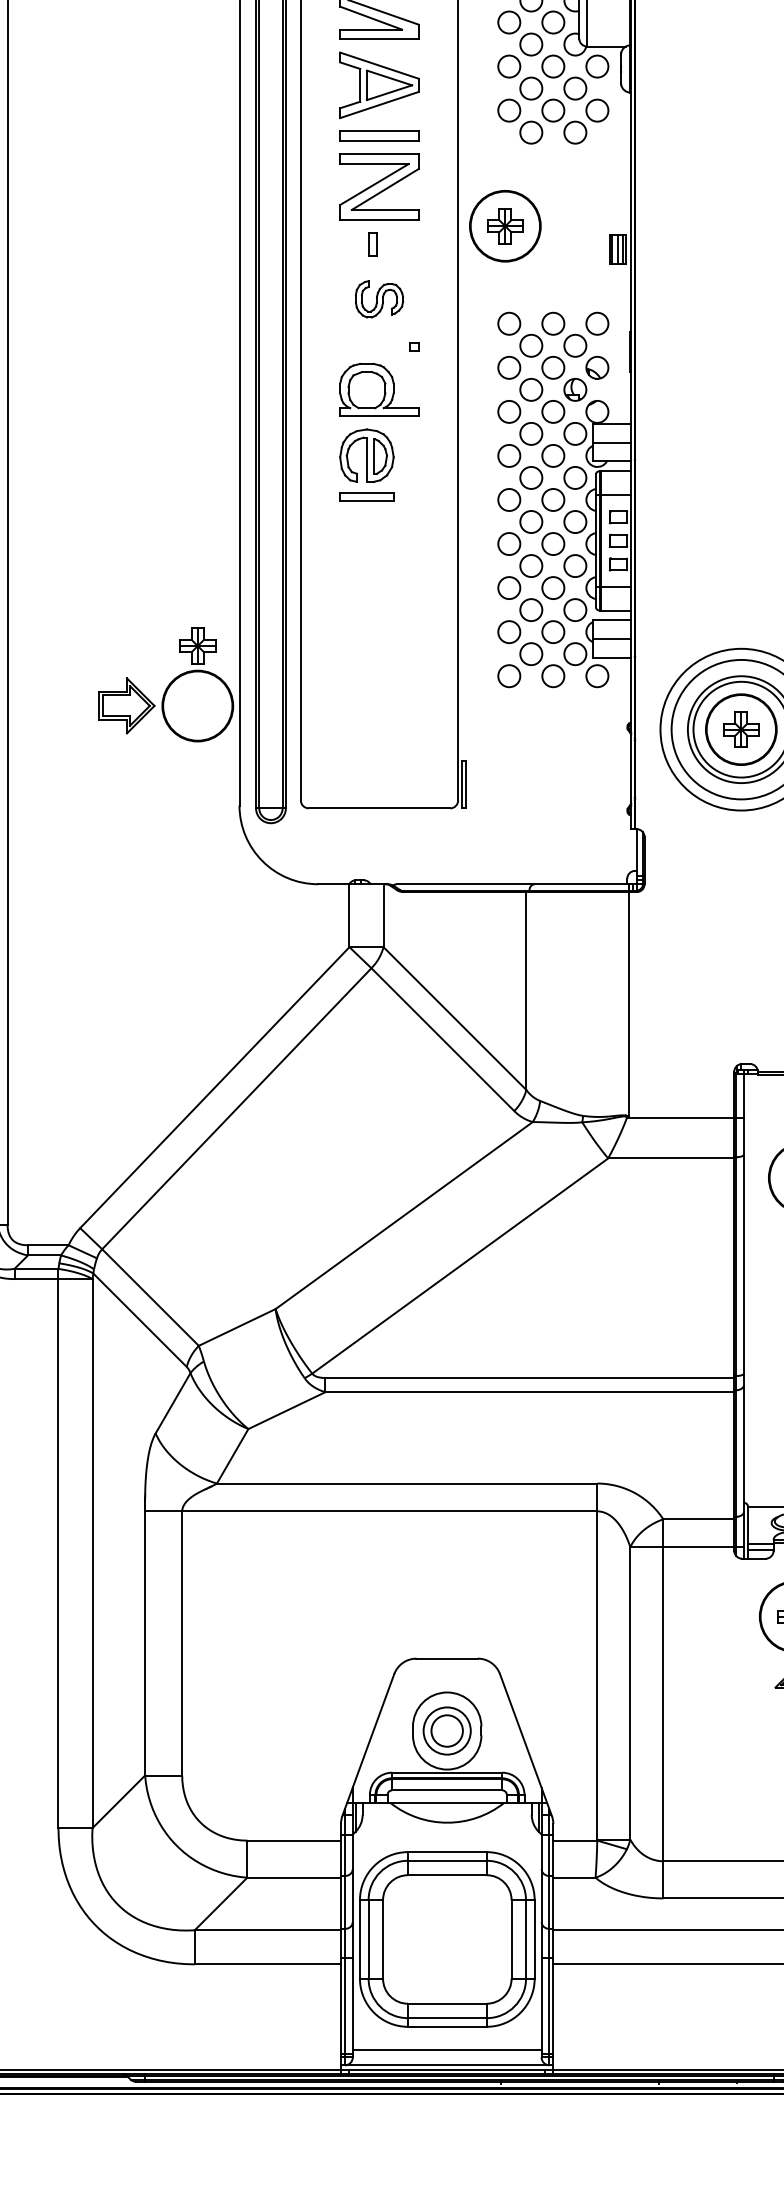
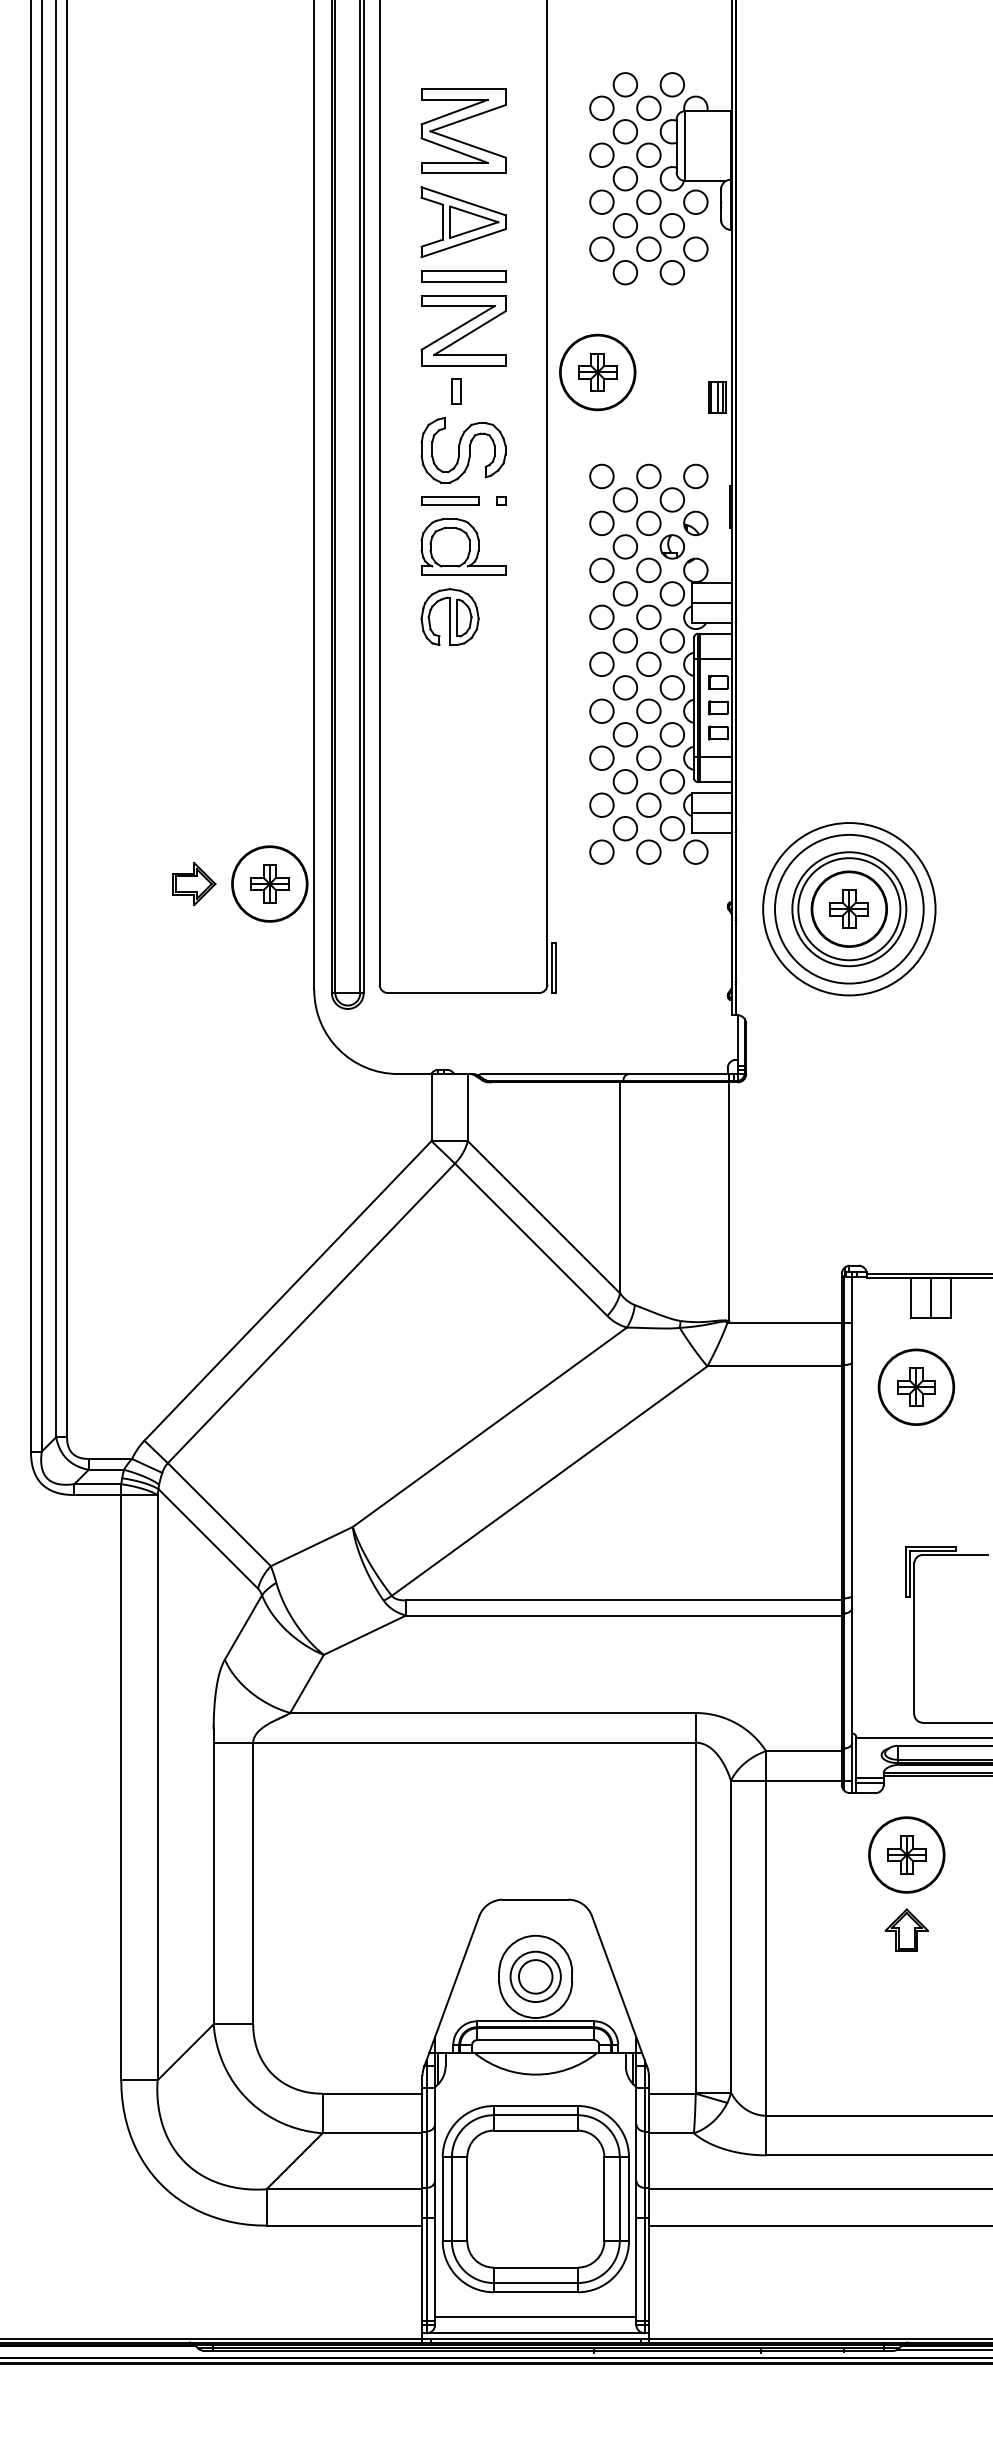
part: (379, 299) -> (463, 450), size x1.67
part: (367, 496) -> (450, 500), moved
part: (197, 645) -> (269, 883), moved
part: (127, 706) -> (194, 884), size x0.71

